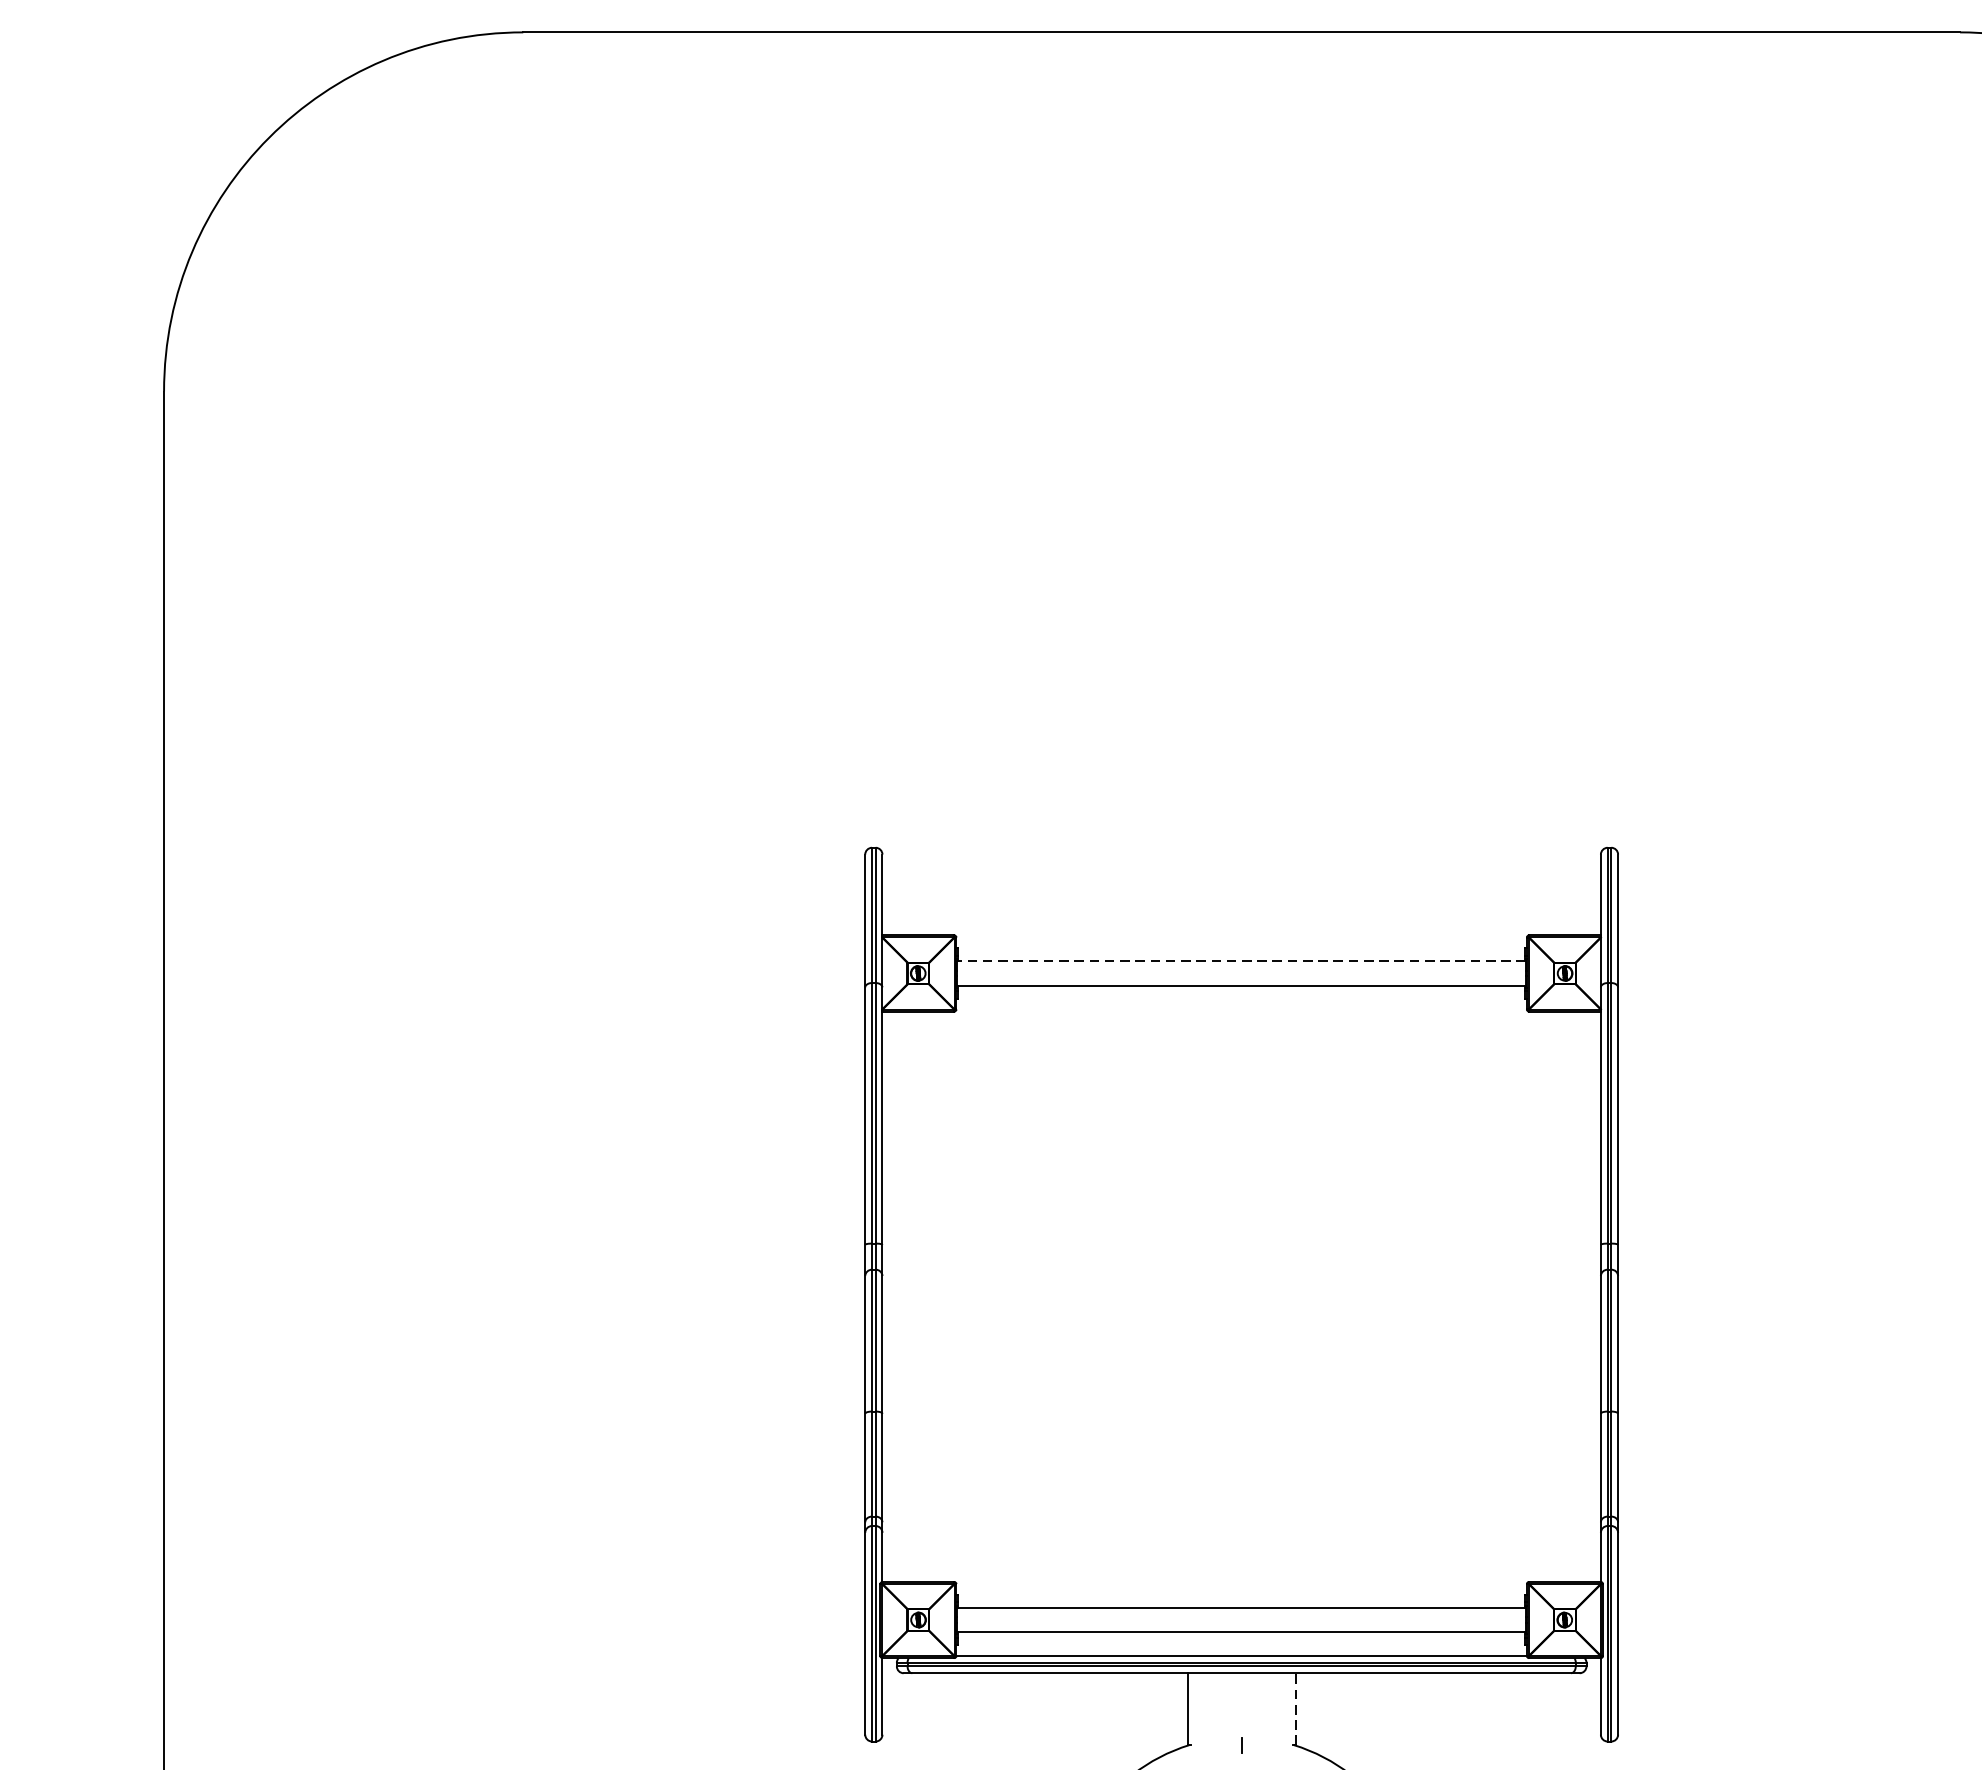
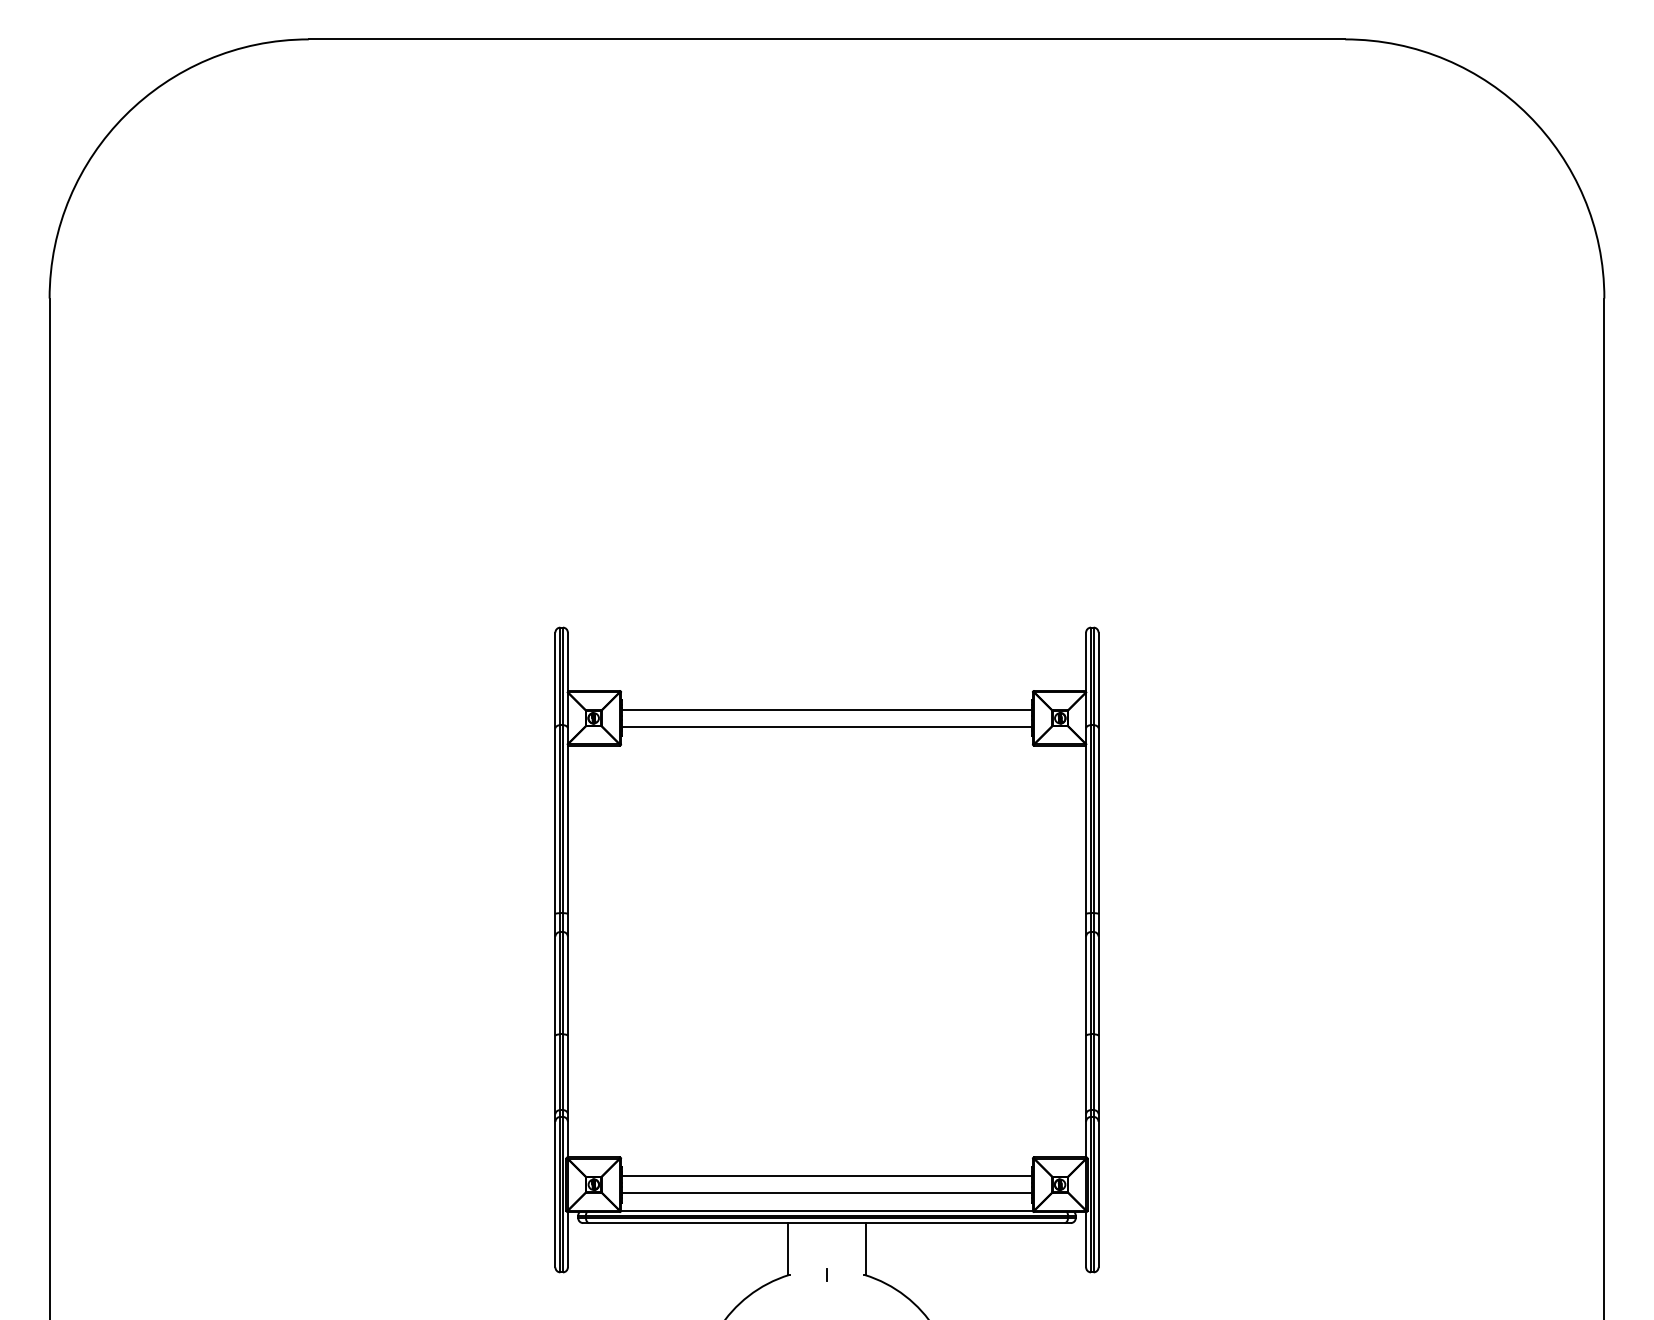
line: (1240, 961) -> (826, 709), dashed -> solid
line: (1295, 1709) -> (865, 1249), dashed -> solid

